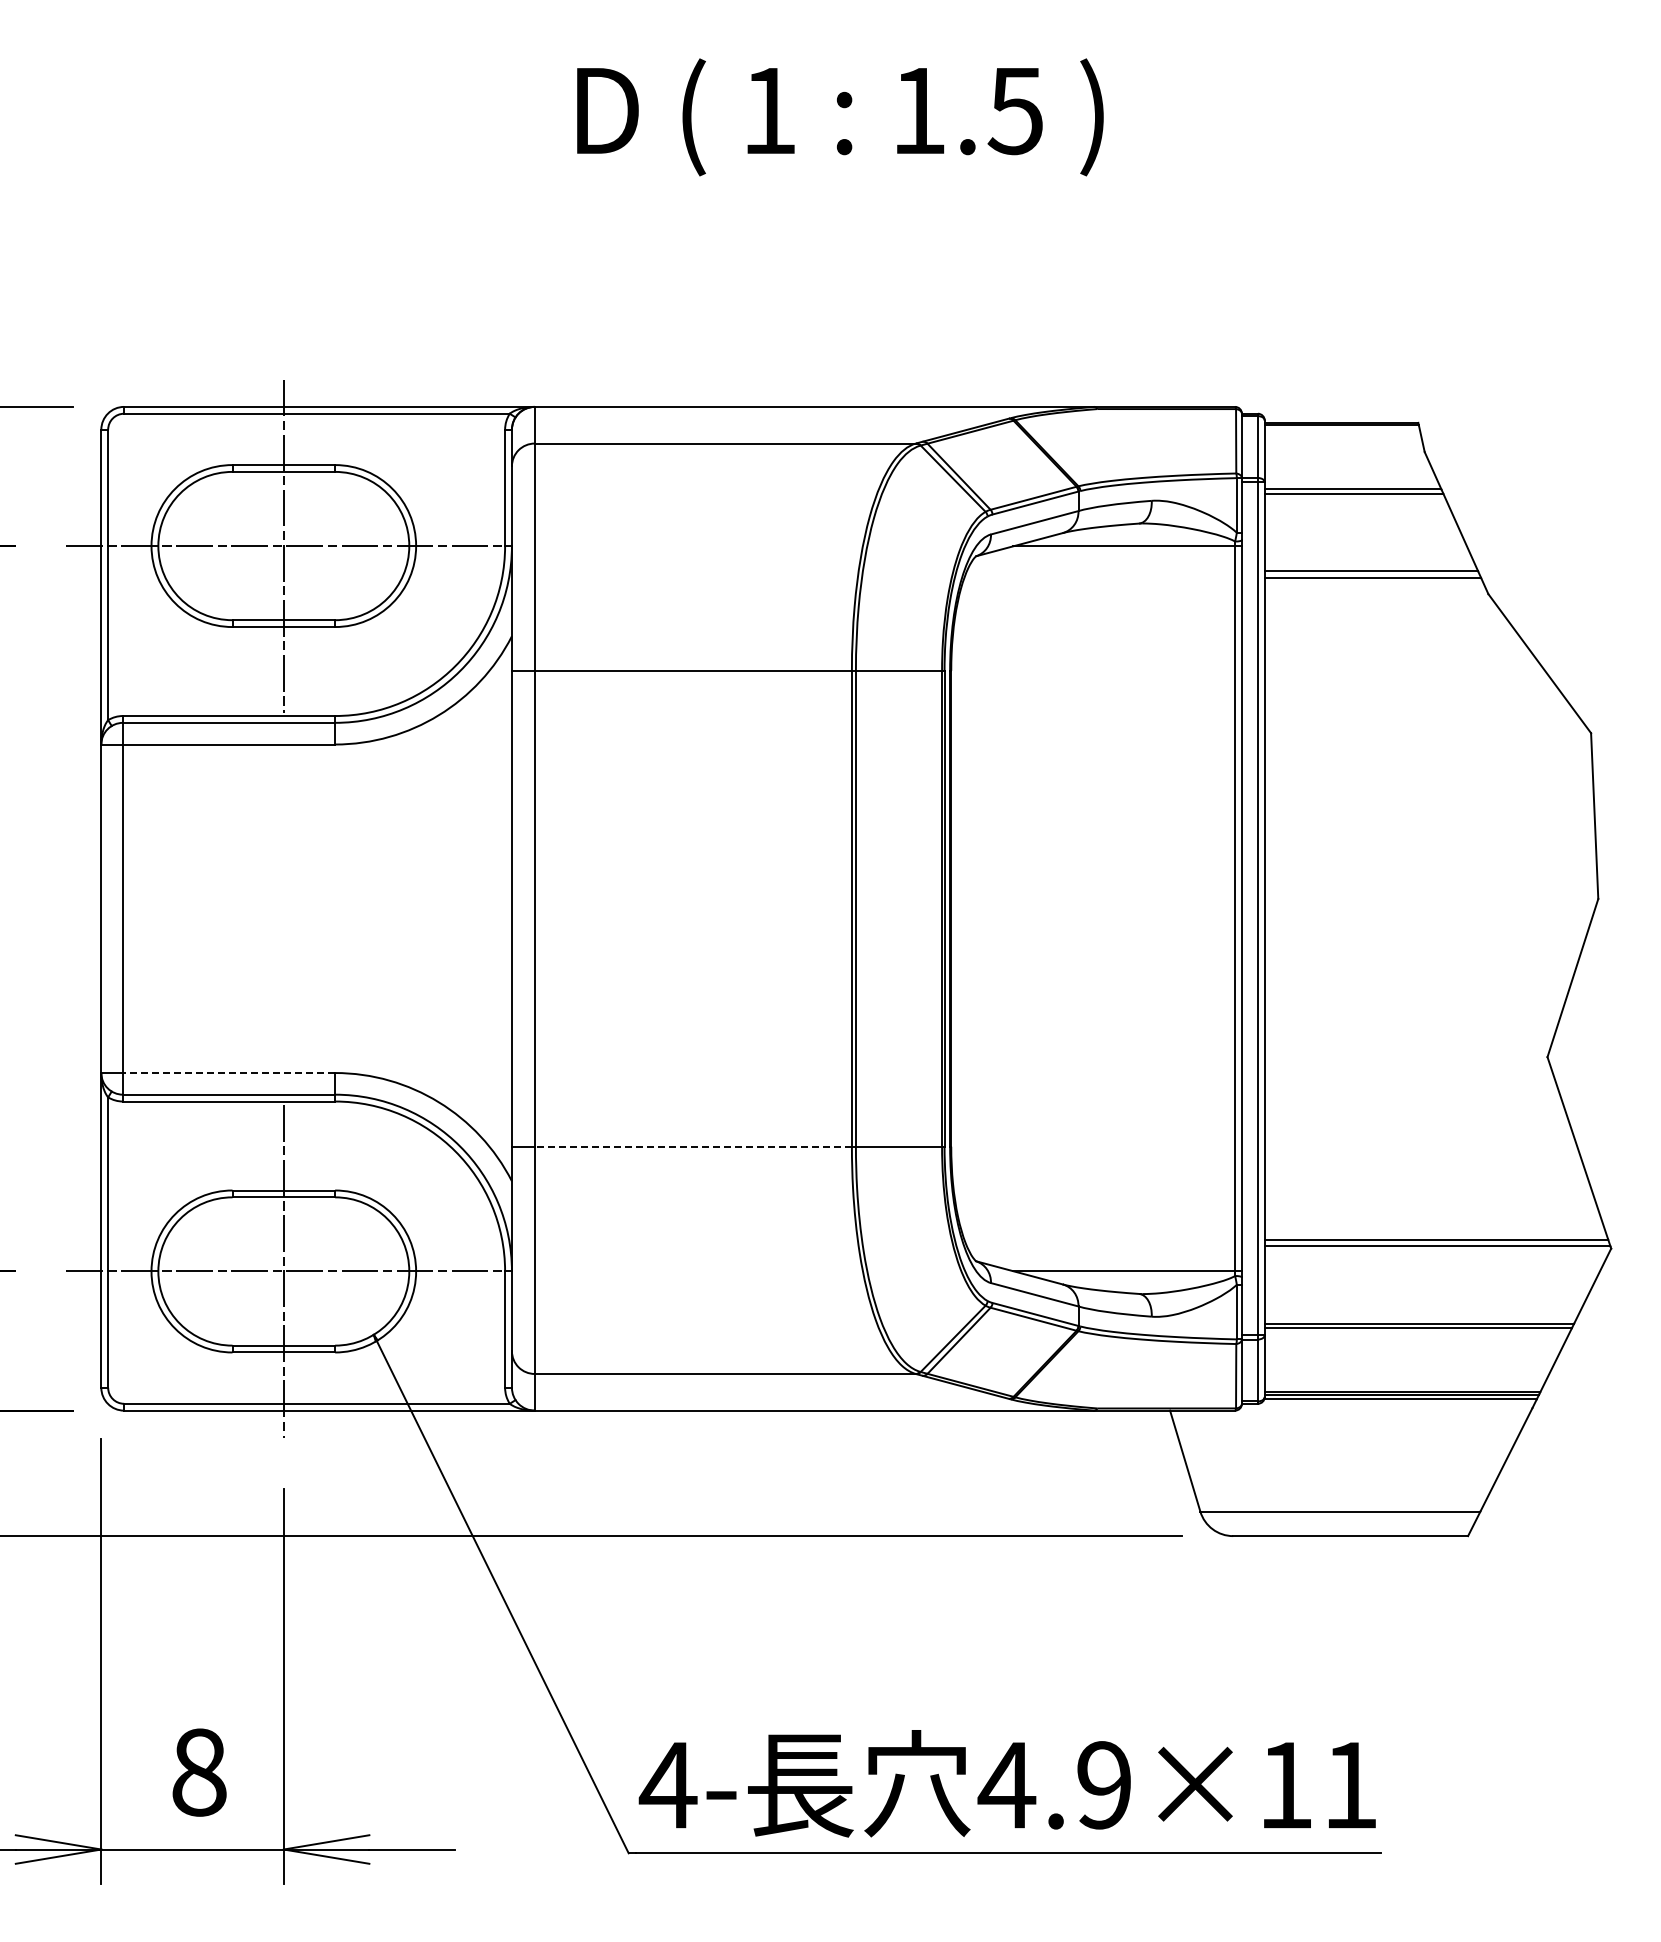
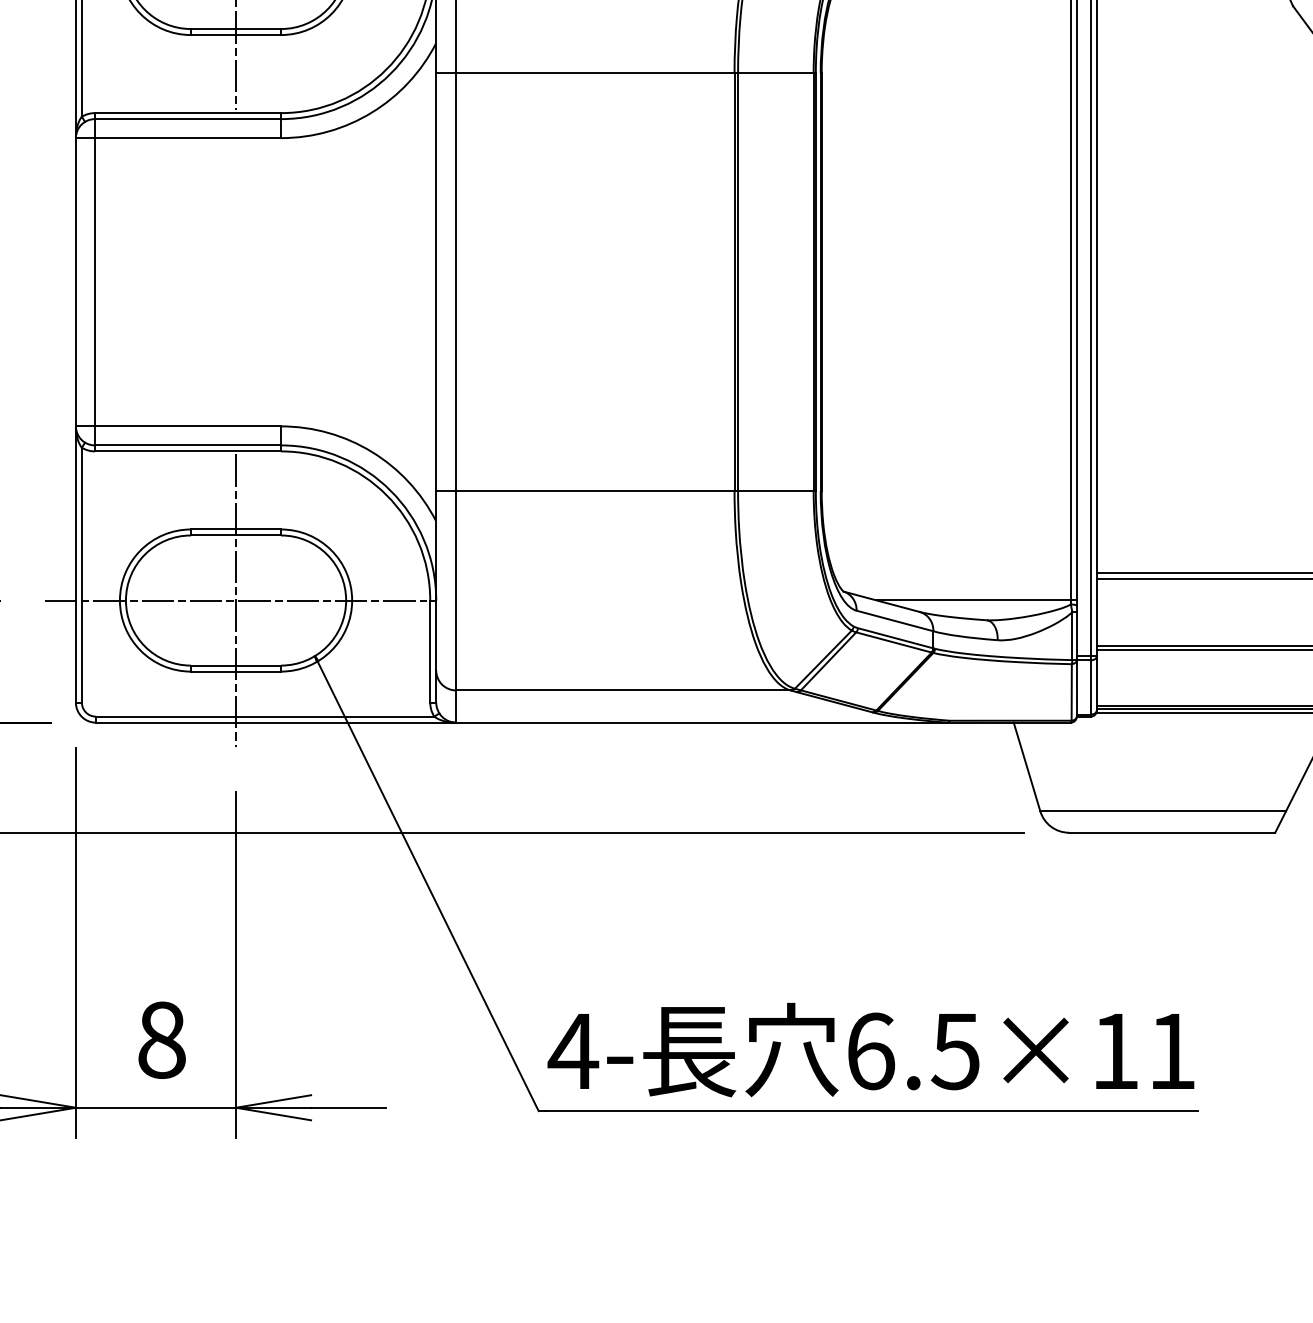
line: (228, 1073) -> (187, 426), dashed -> solid
line: (693, 1146) -> (595, 490), dashed -> solid
text: (1053, 1785) -> (911, 1051), 4.9×11 -> 6.5×11

